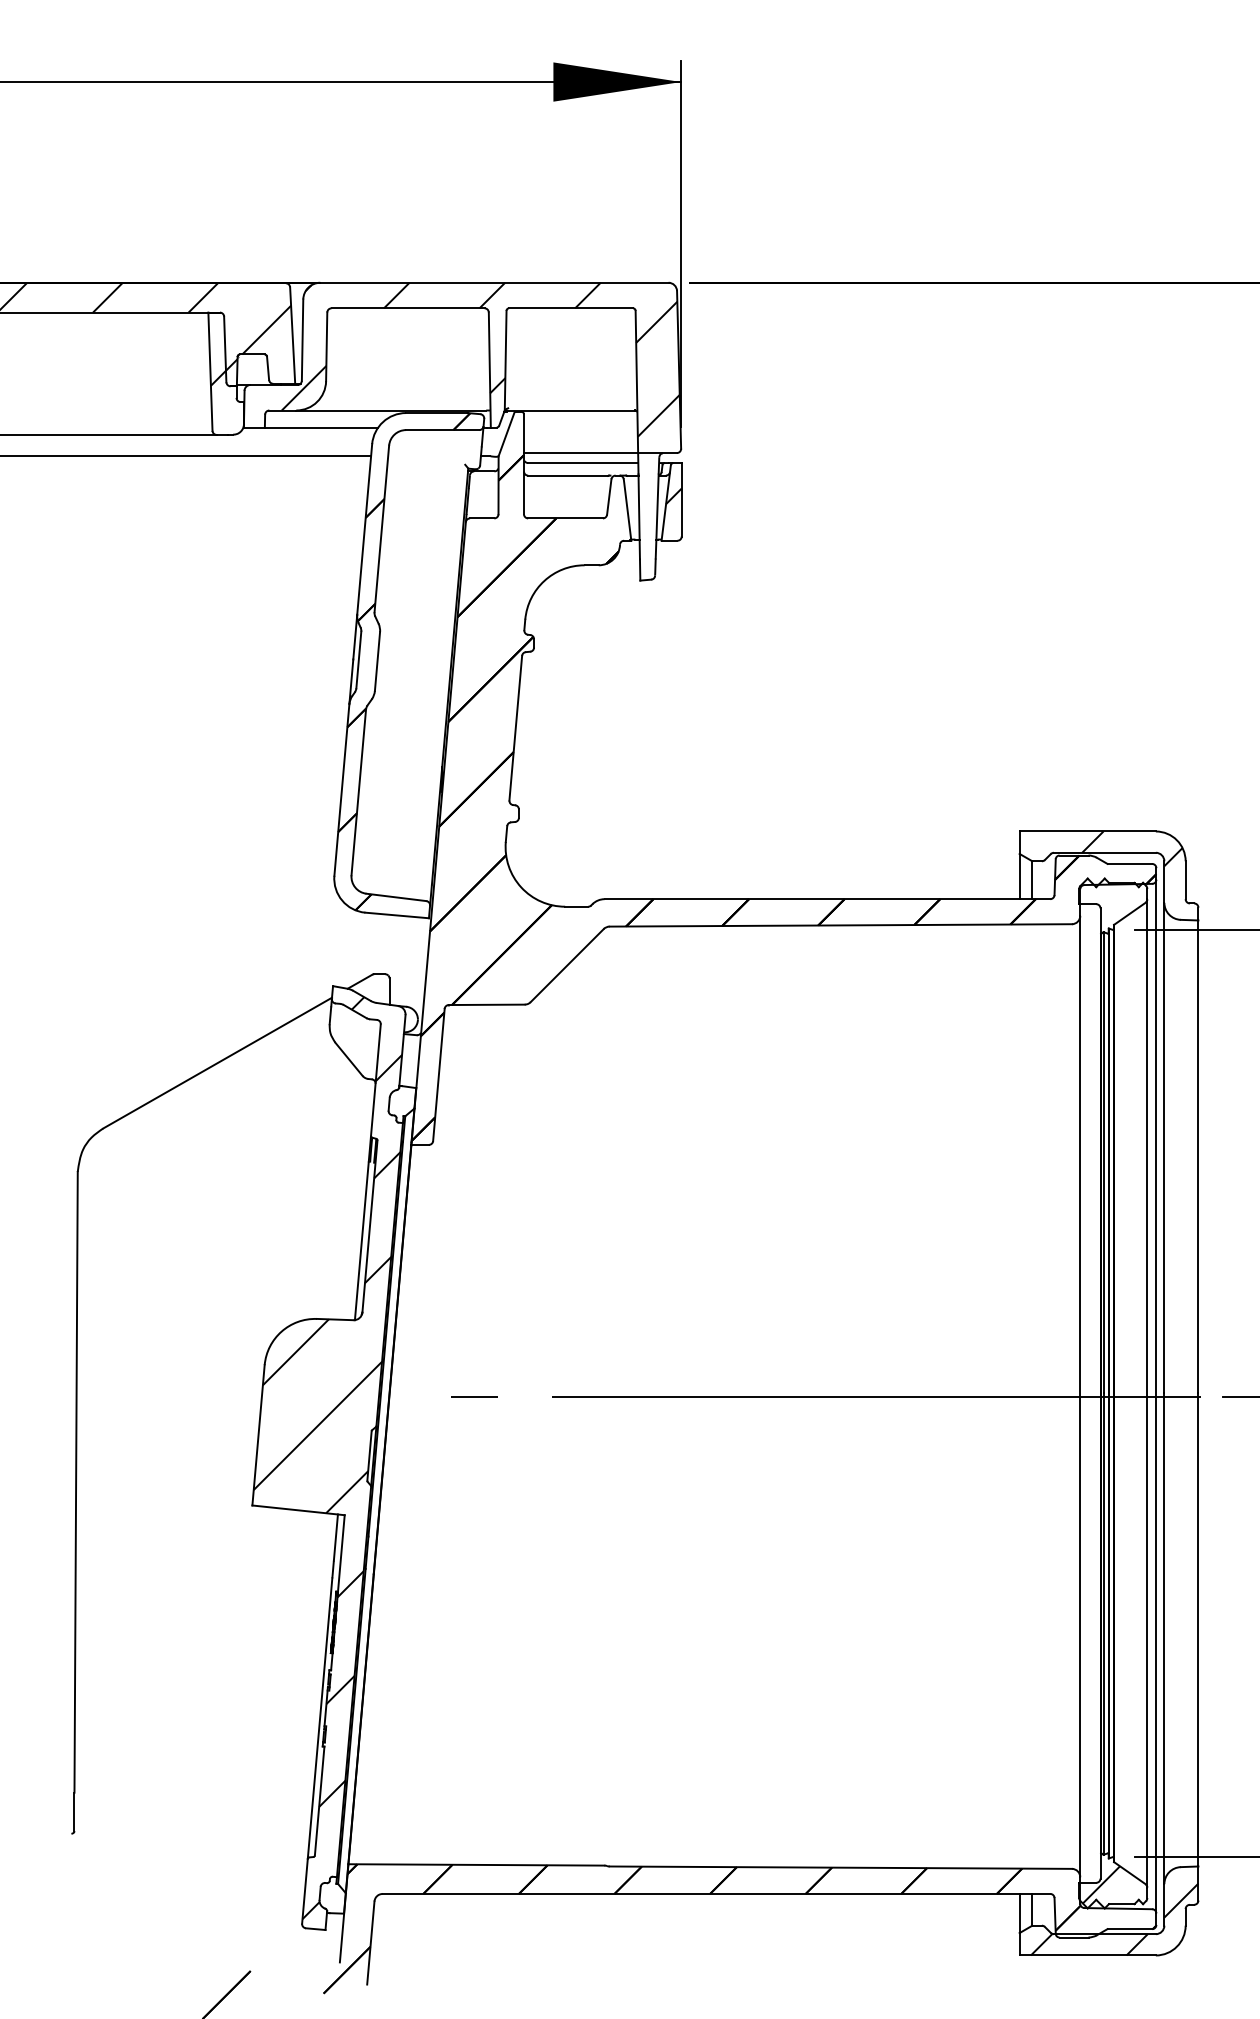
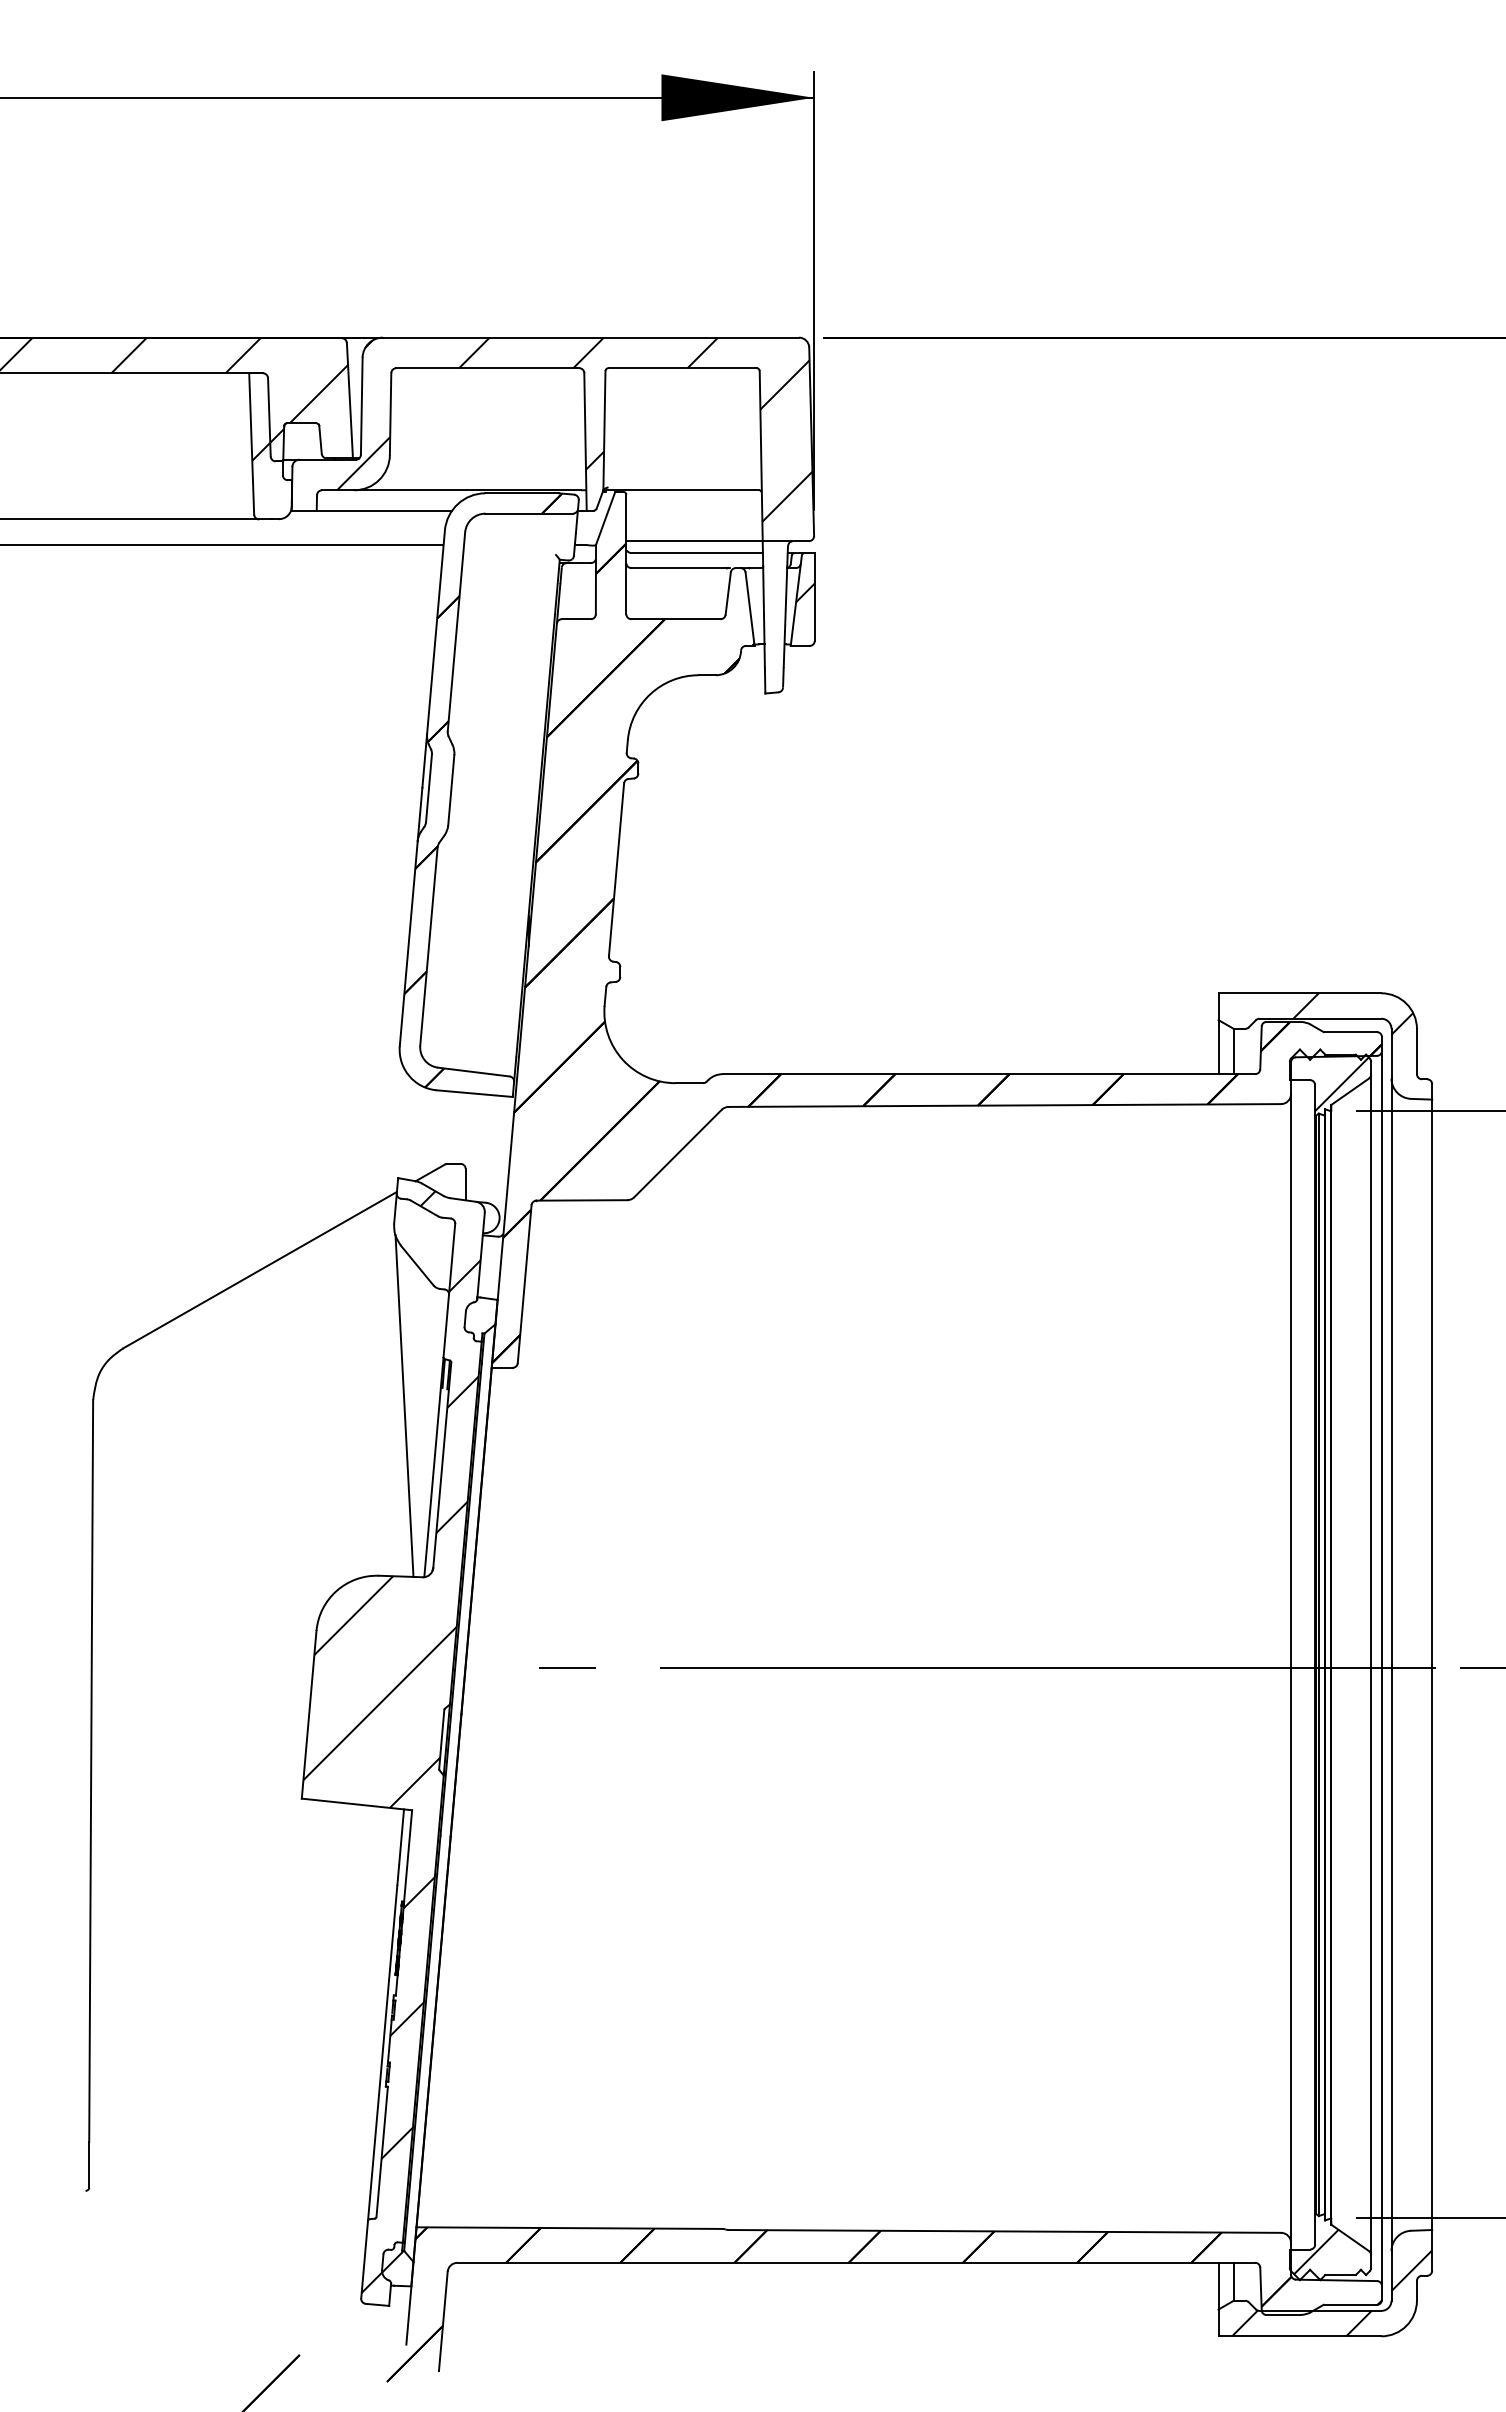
hatch: (1122, 907) -> (1341, 1084), added
line: (338, 1176) -> (404, 1405), added
hatch: (328, 1892) -> (392, 2261), added

